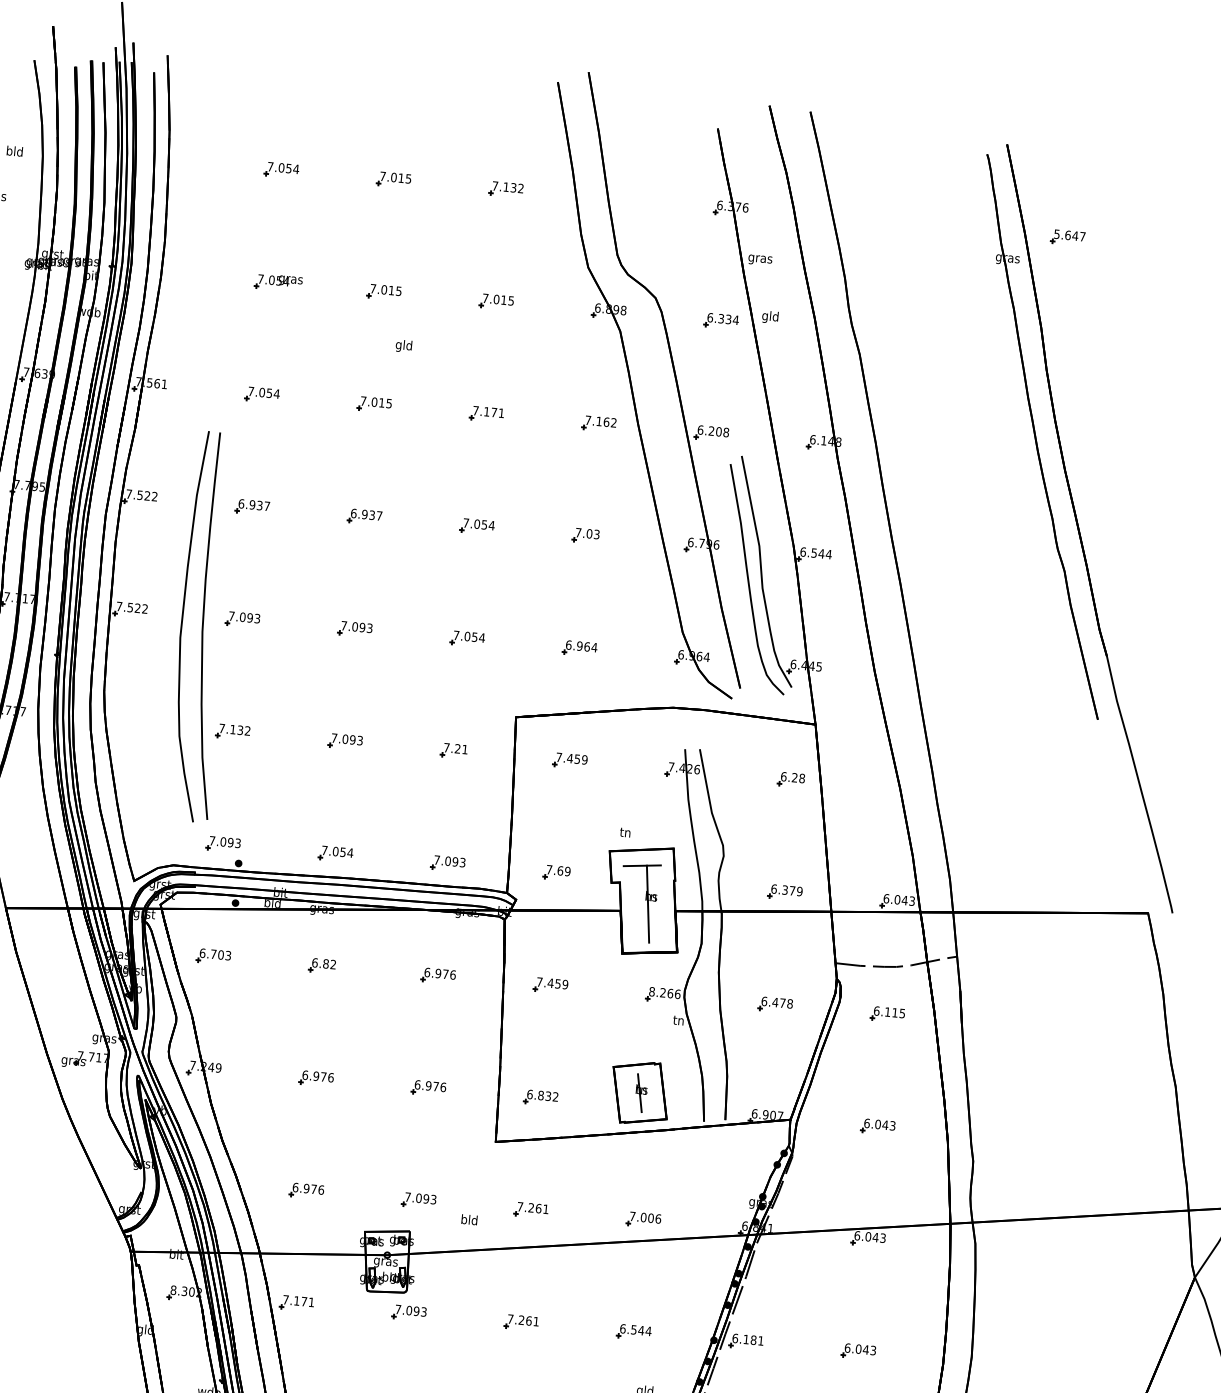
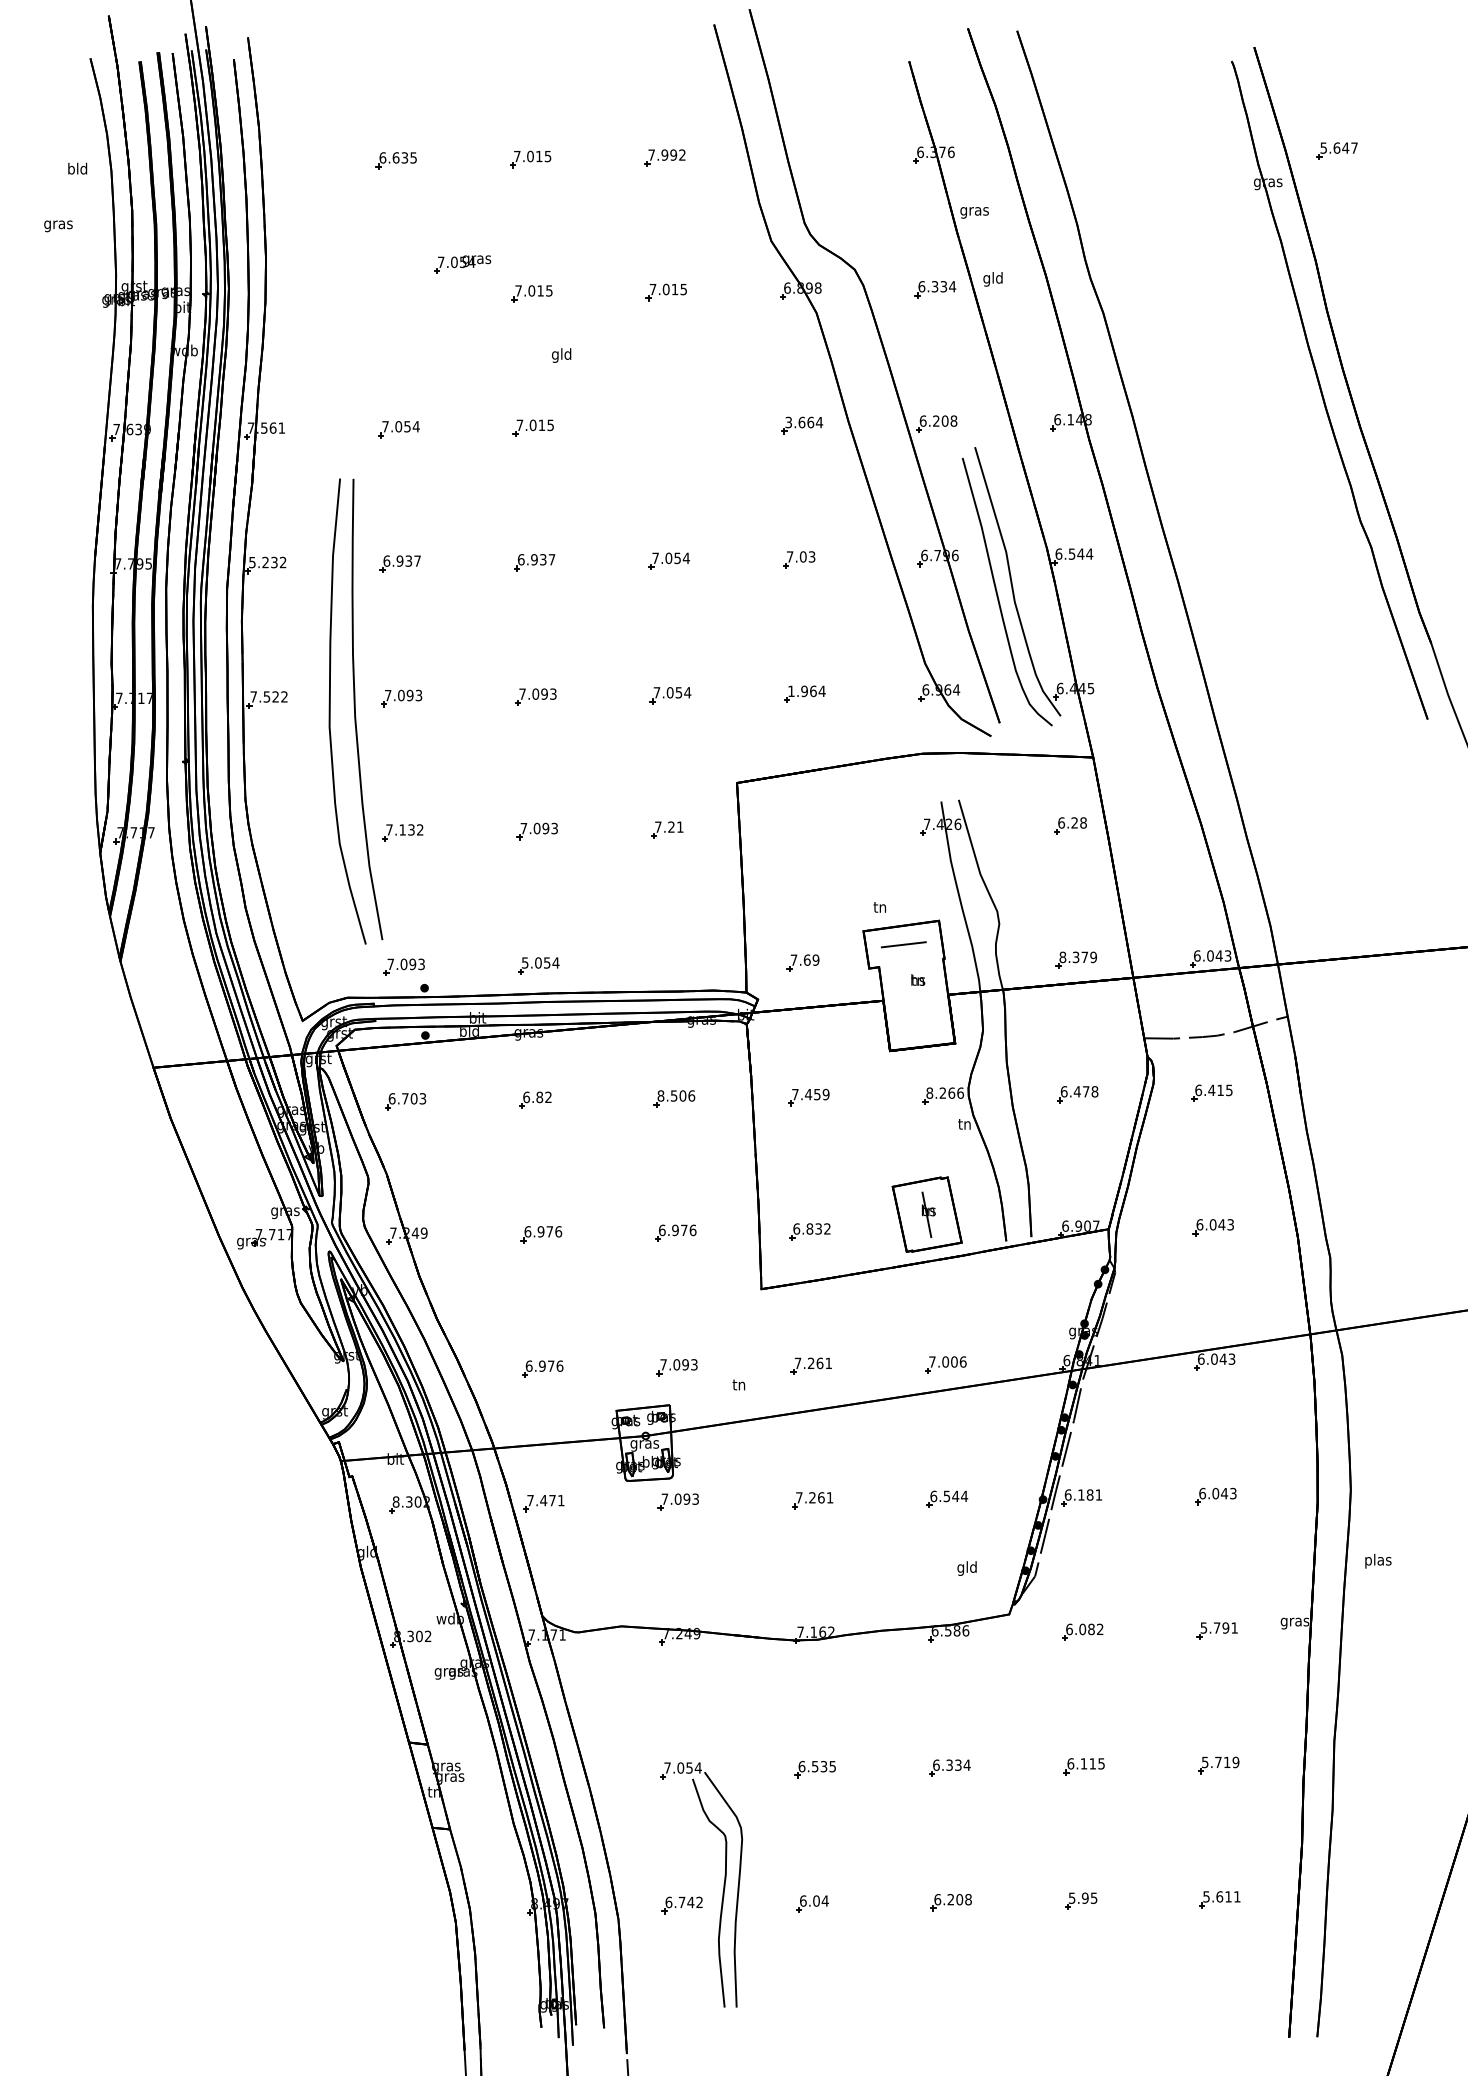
text: (283, 167) -> (398, 157), 7.054 -> 6.635
text: (510, 187) -> (669, 154), 7.132 -> 7.992
part: (278, 282) -> (462, 264), moved
part: (486, 414) -> (667, 426), removed
text: (601, 421) -> (804, 422), 7.162 -> 3.664
text: (138, 495) -> (263, 562), 7.522 -> 5.232
text: (568, 645) -> (791, 691), 6.964 -> 1.964
part: (569, 760) -> (805, 828), removed
text: (324, 850) -> (525, 962), 7.054 -> 5.054
part: (447, 863) -> (672, 964), removed
text: (773, 888) -> (1062, 956), 6.379 -> 8.379
line: (647, 903) -> (914, 989), removed
text: (436, 972) -> (671, 1095), 6.976 -> 8.506
text: (887, 1011) -> (1211, 1089), 6.115 -> 6.415
text: (468, 1219) -> (738, 1384), bld -> tn
text: (296, 1300) -> (543, 1500), 7.171 -> 7.471

